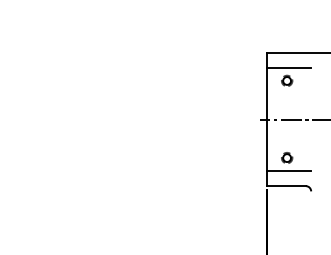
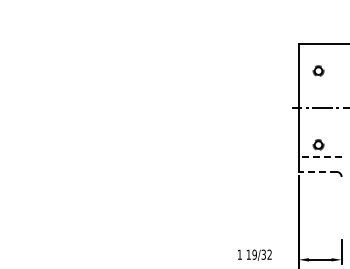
line: (288, 67) -> (319, 58), removed
line: (288, 171) -> (319, 157), solid -> dashed
line: (286, 185) -> (317, 171), solid -> dashed

